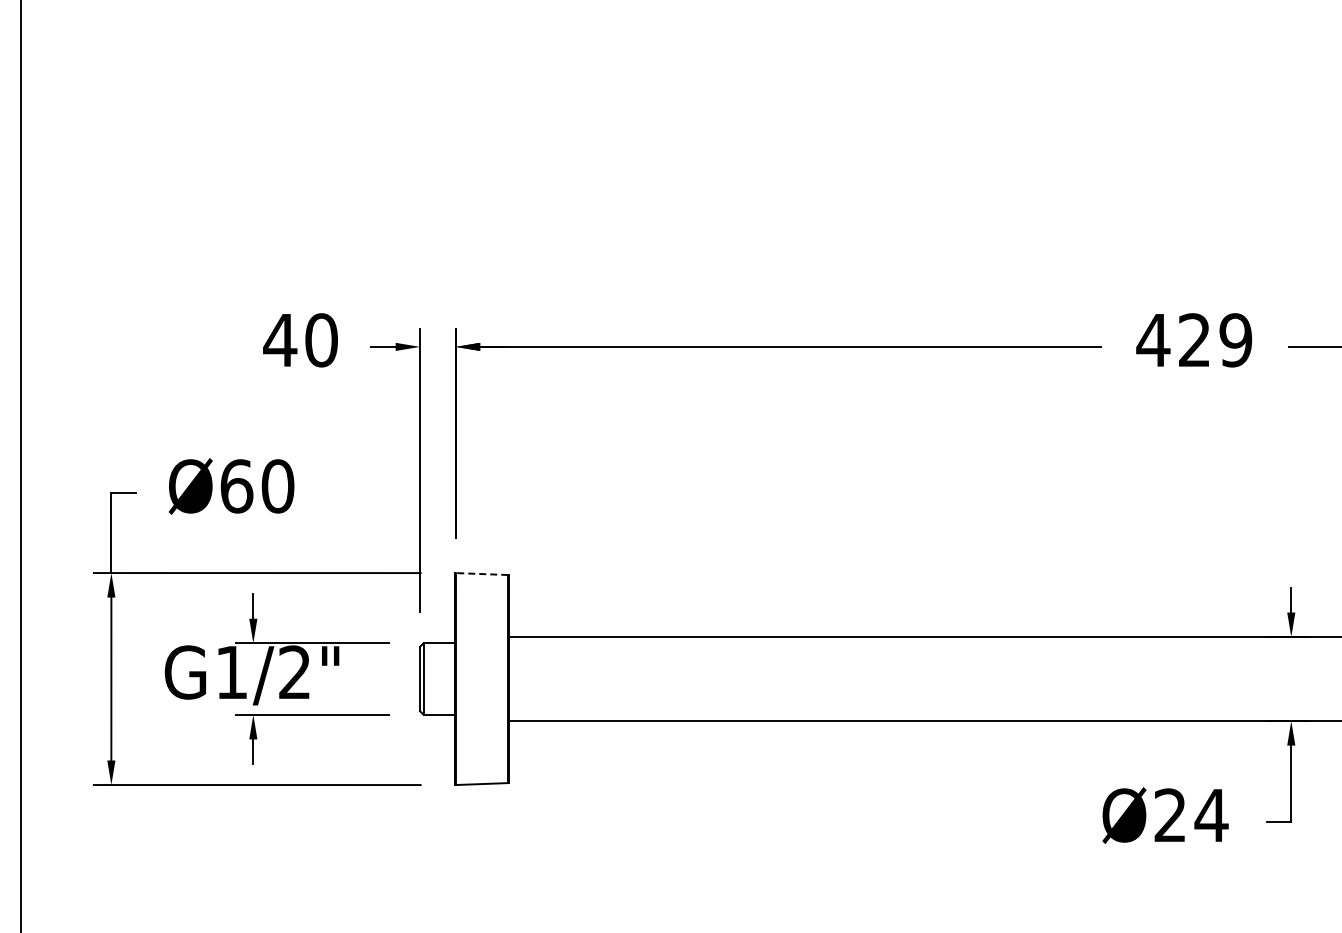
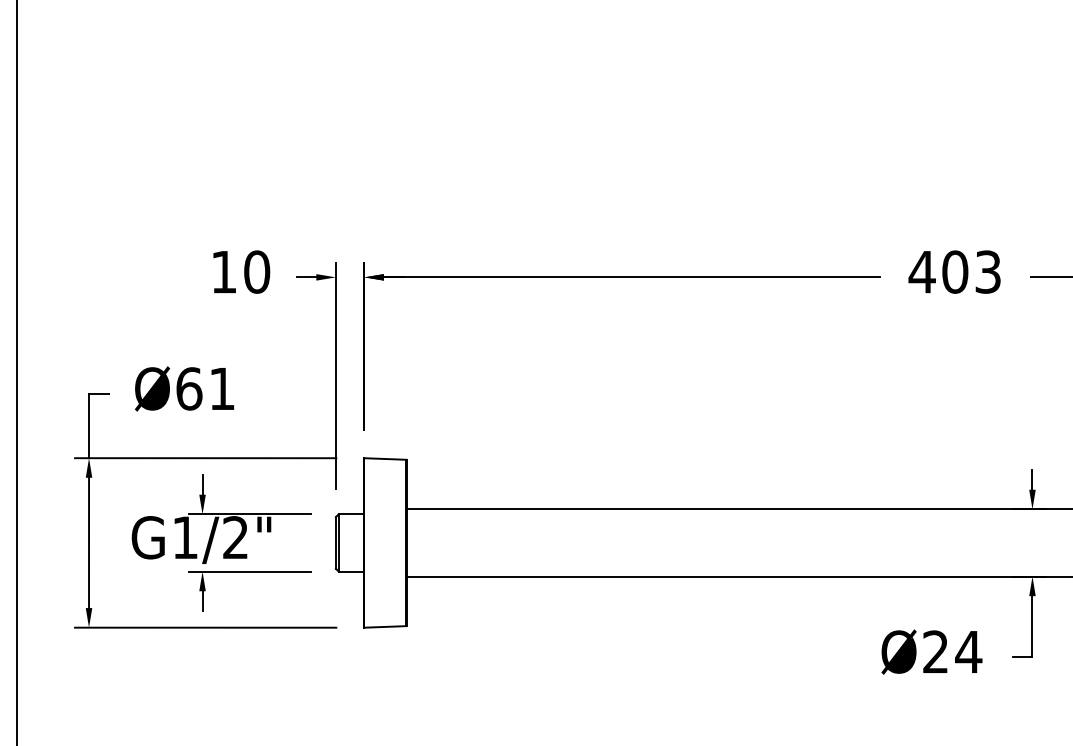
text: (280, 340) -> (224, 272), 40 -> 10
text: (1215, 340) -> (971, 272), 429 -> 403
text: (277, 486) -> (221, 388), Ø60 -> Ø61
line: (481, 574) -> (384, 459), dashed -> solid

